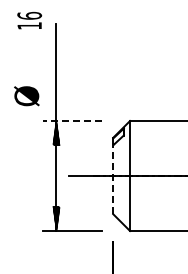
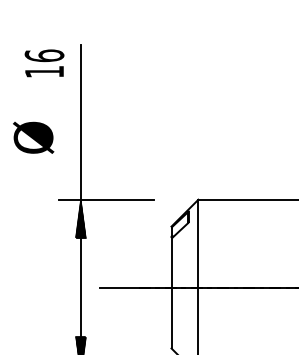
text: (29, 20) -> (44, 63), moved
text: (26, 96) -> (33, 138), moved
line: (72, 120) -> (106, 198), dashed -> solid
line: (113, 179) -> (171, 293), dashed -> solid

